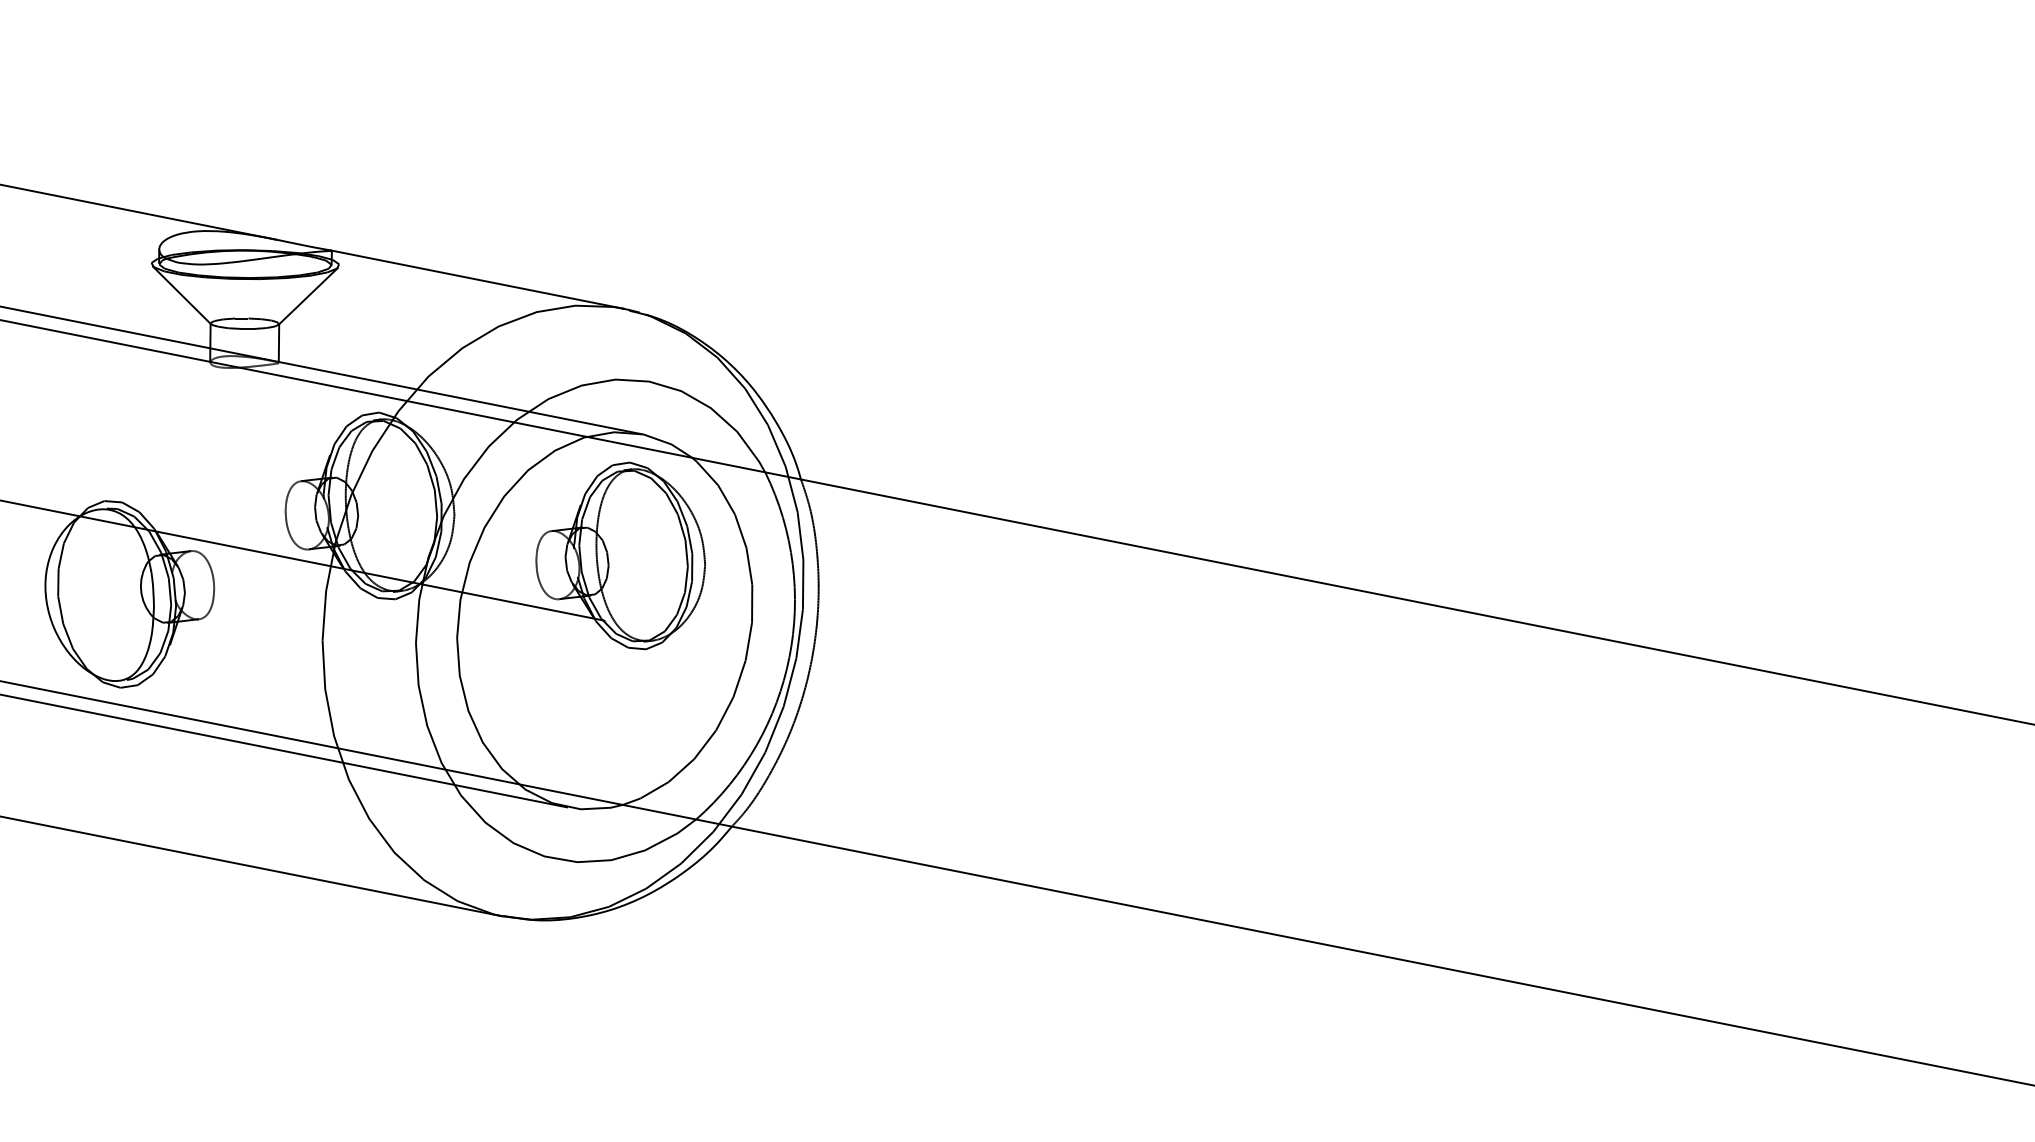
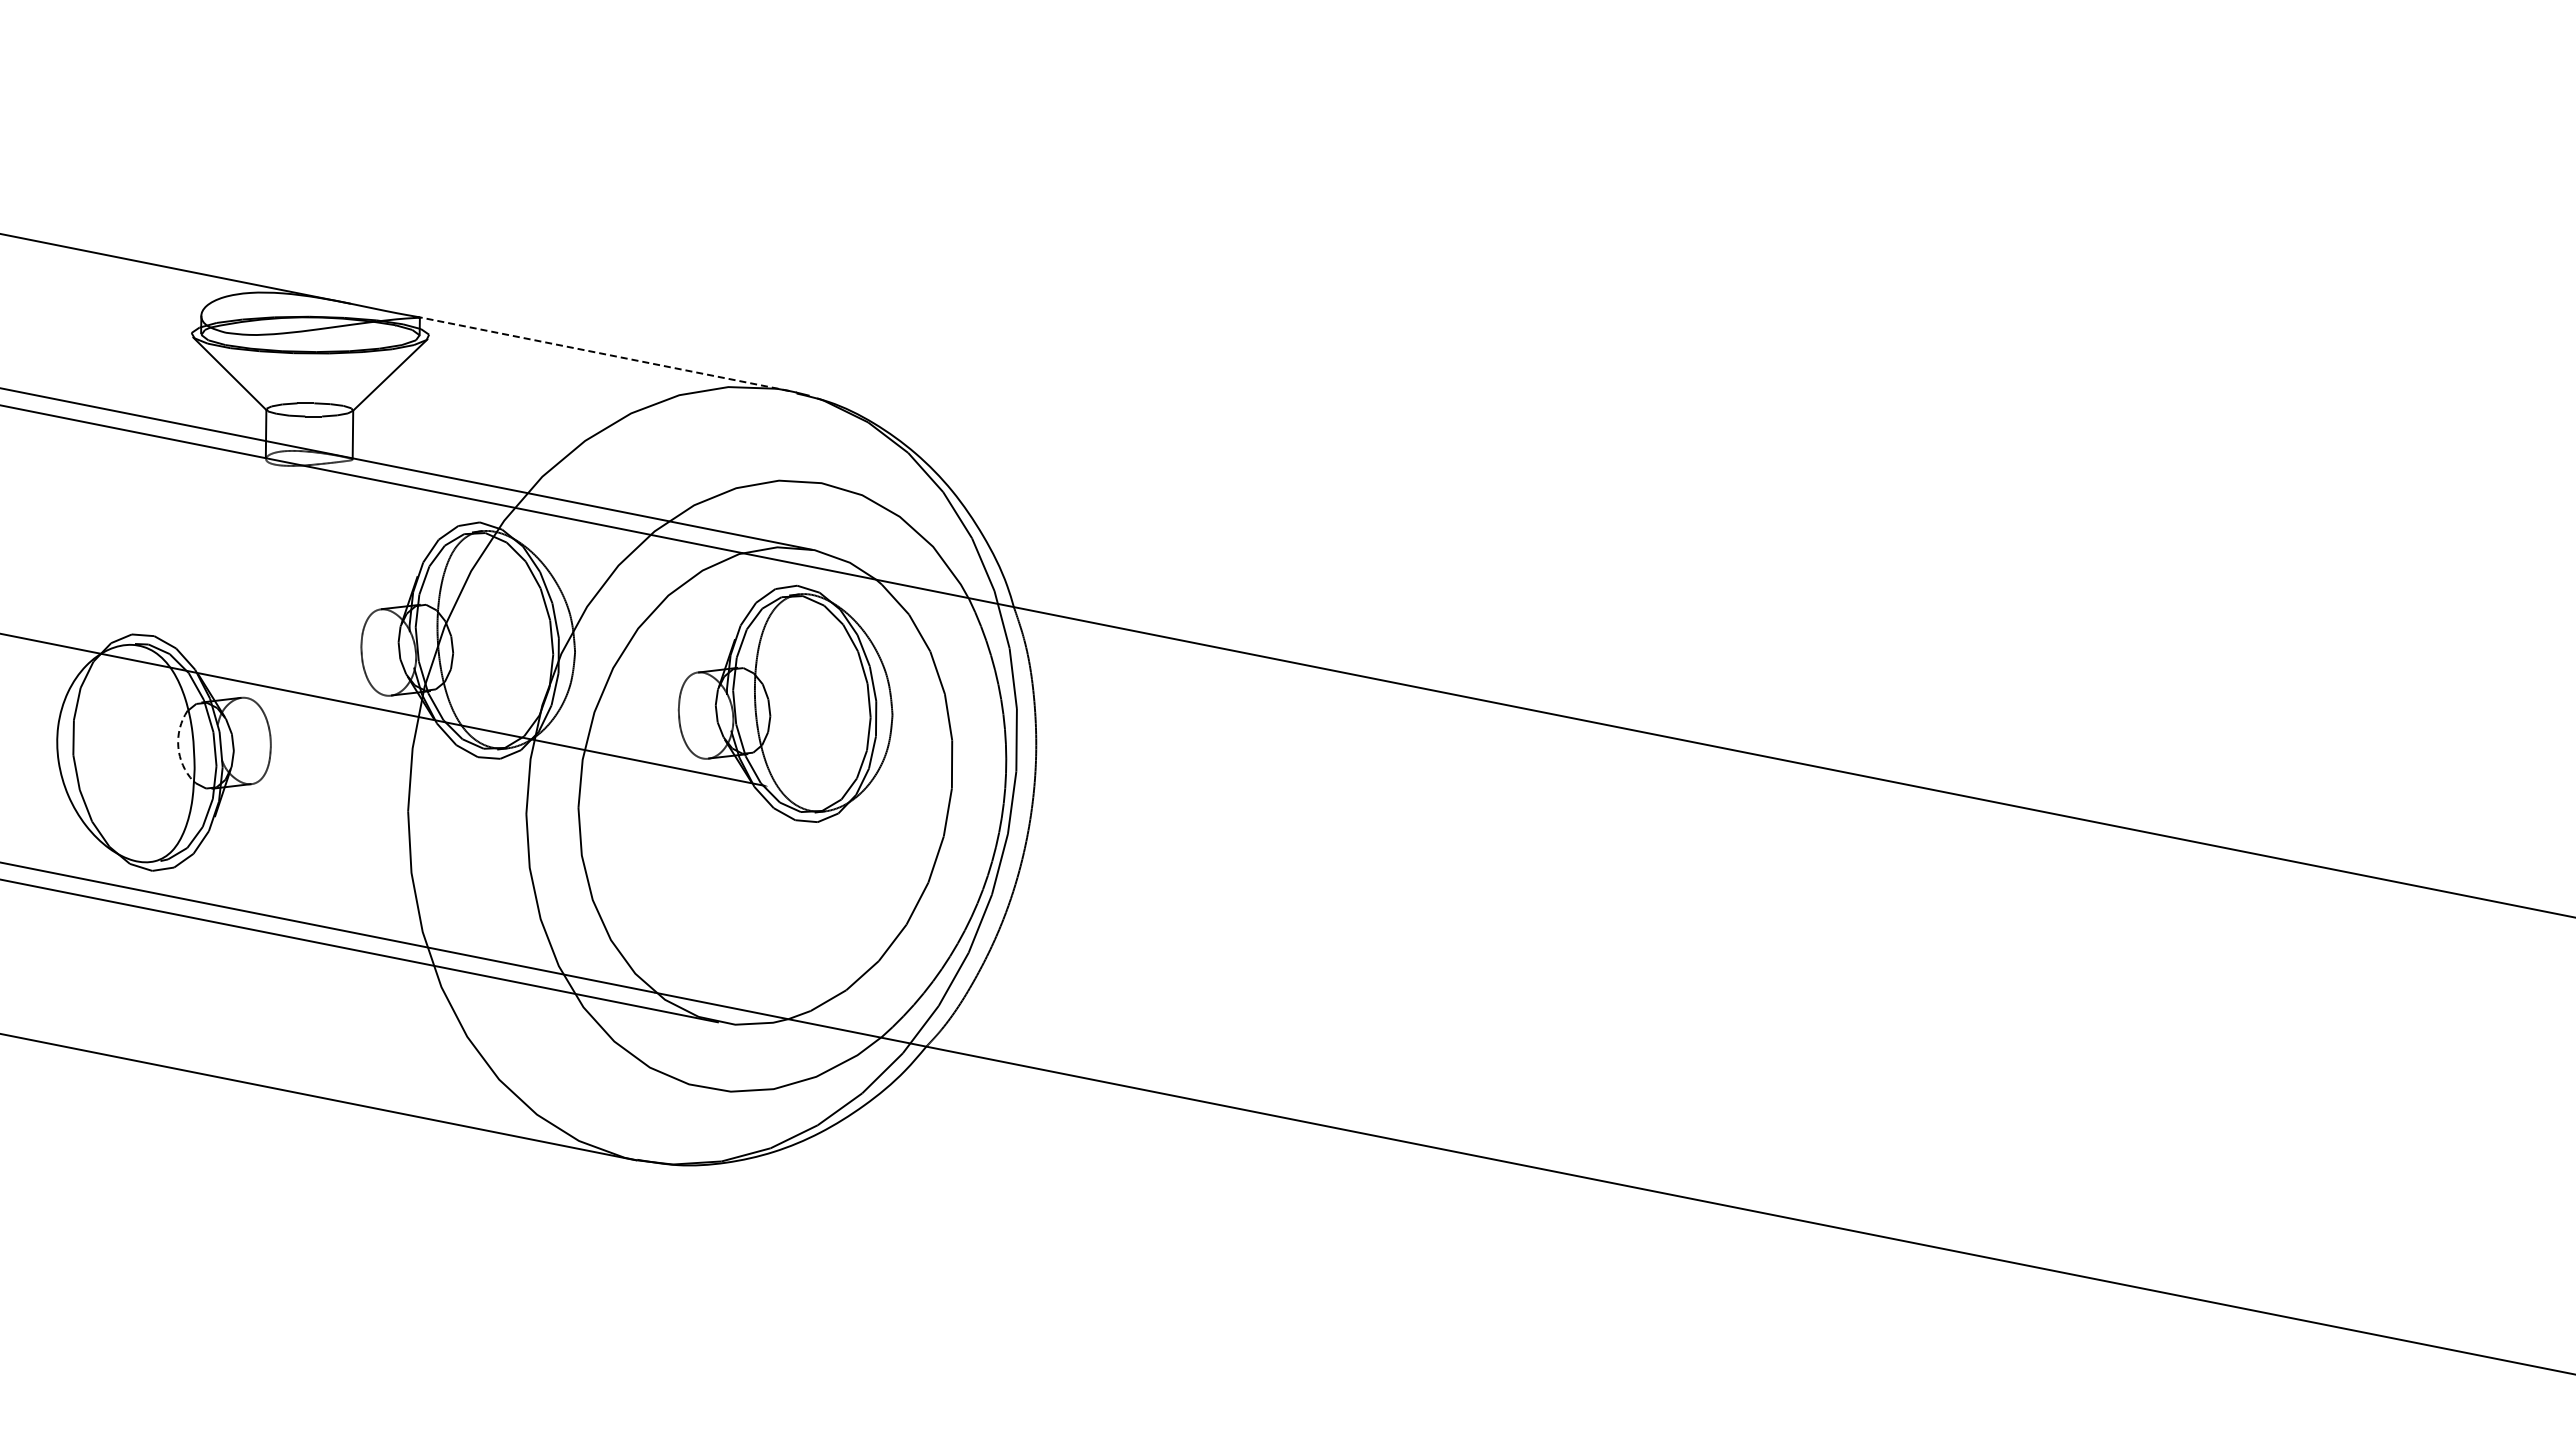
line: (476, 279) -> (603, 353), solid -> dashed
arc: (141, 590) -> (178, 747), solid -> dashed

